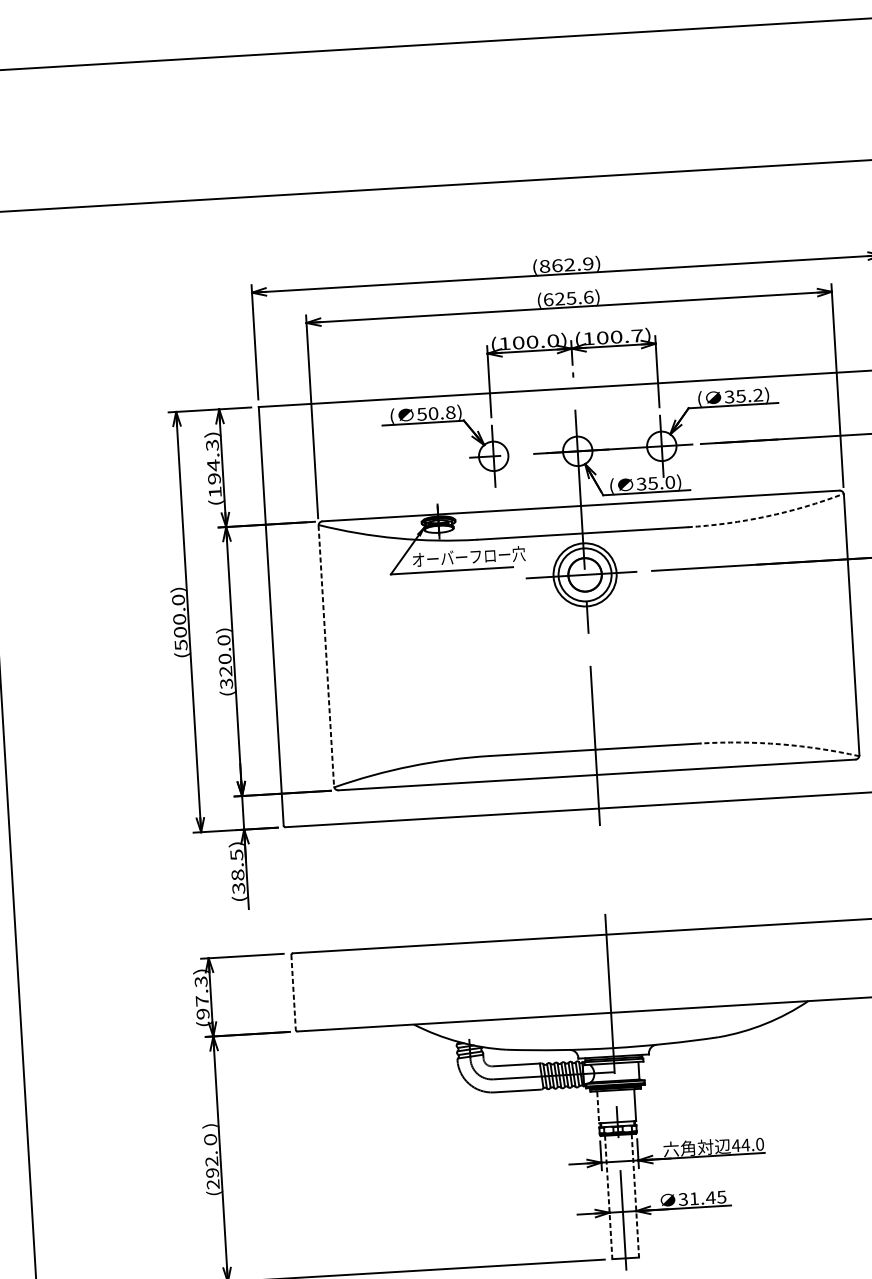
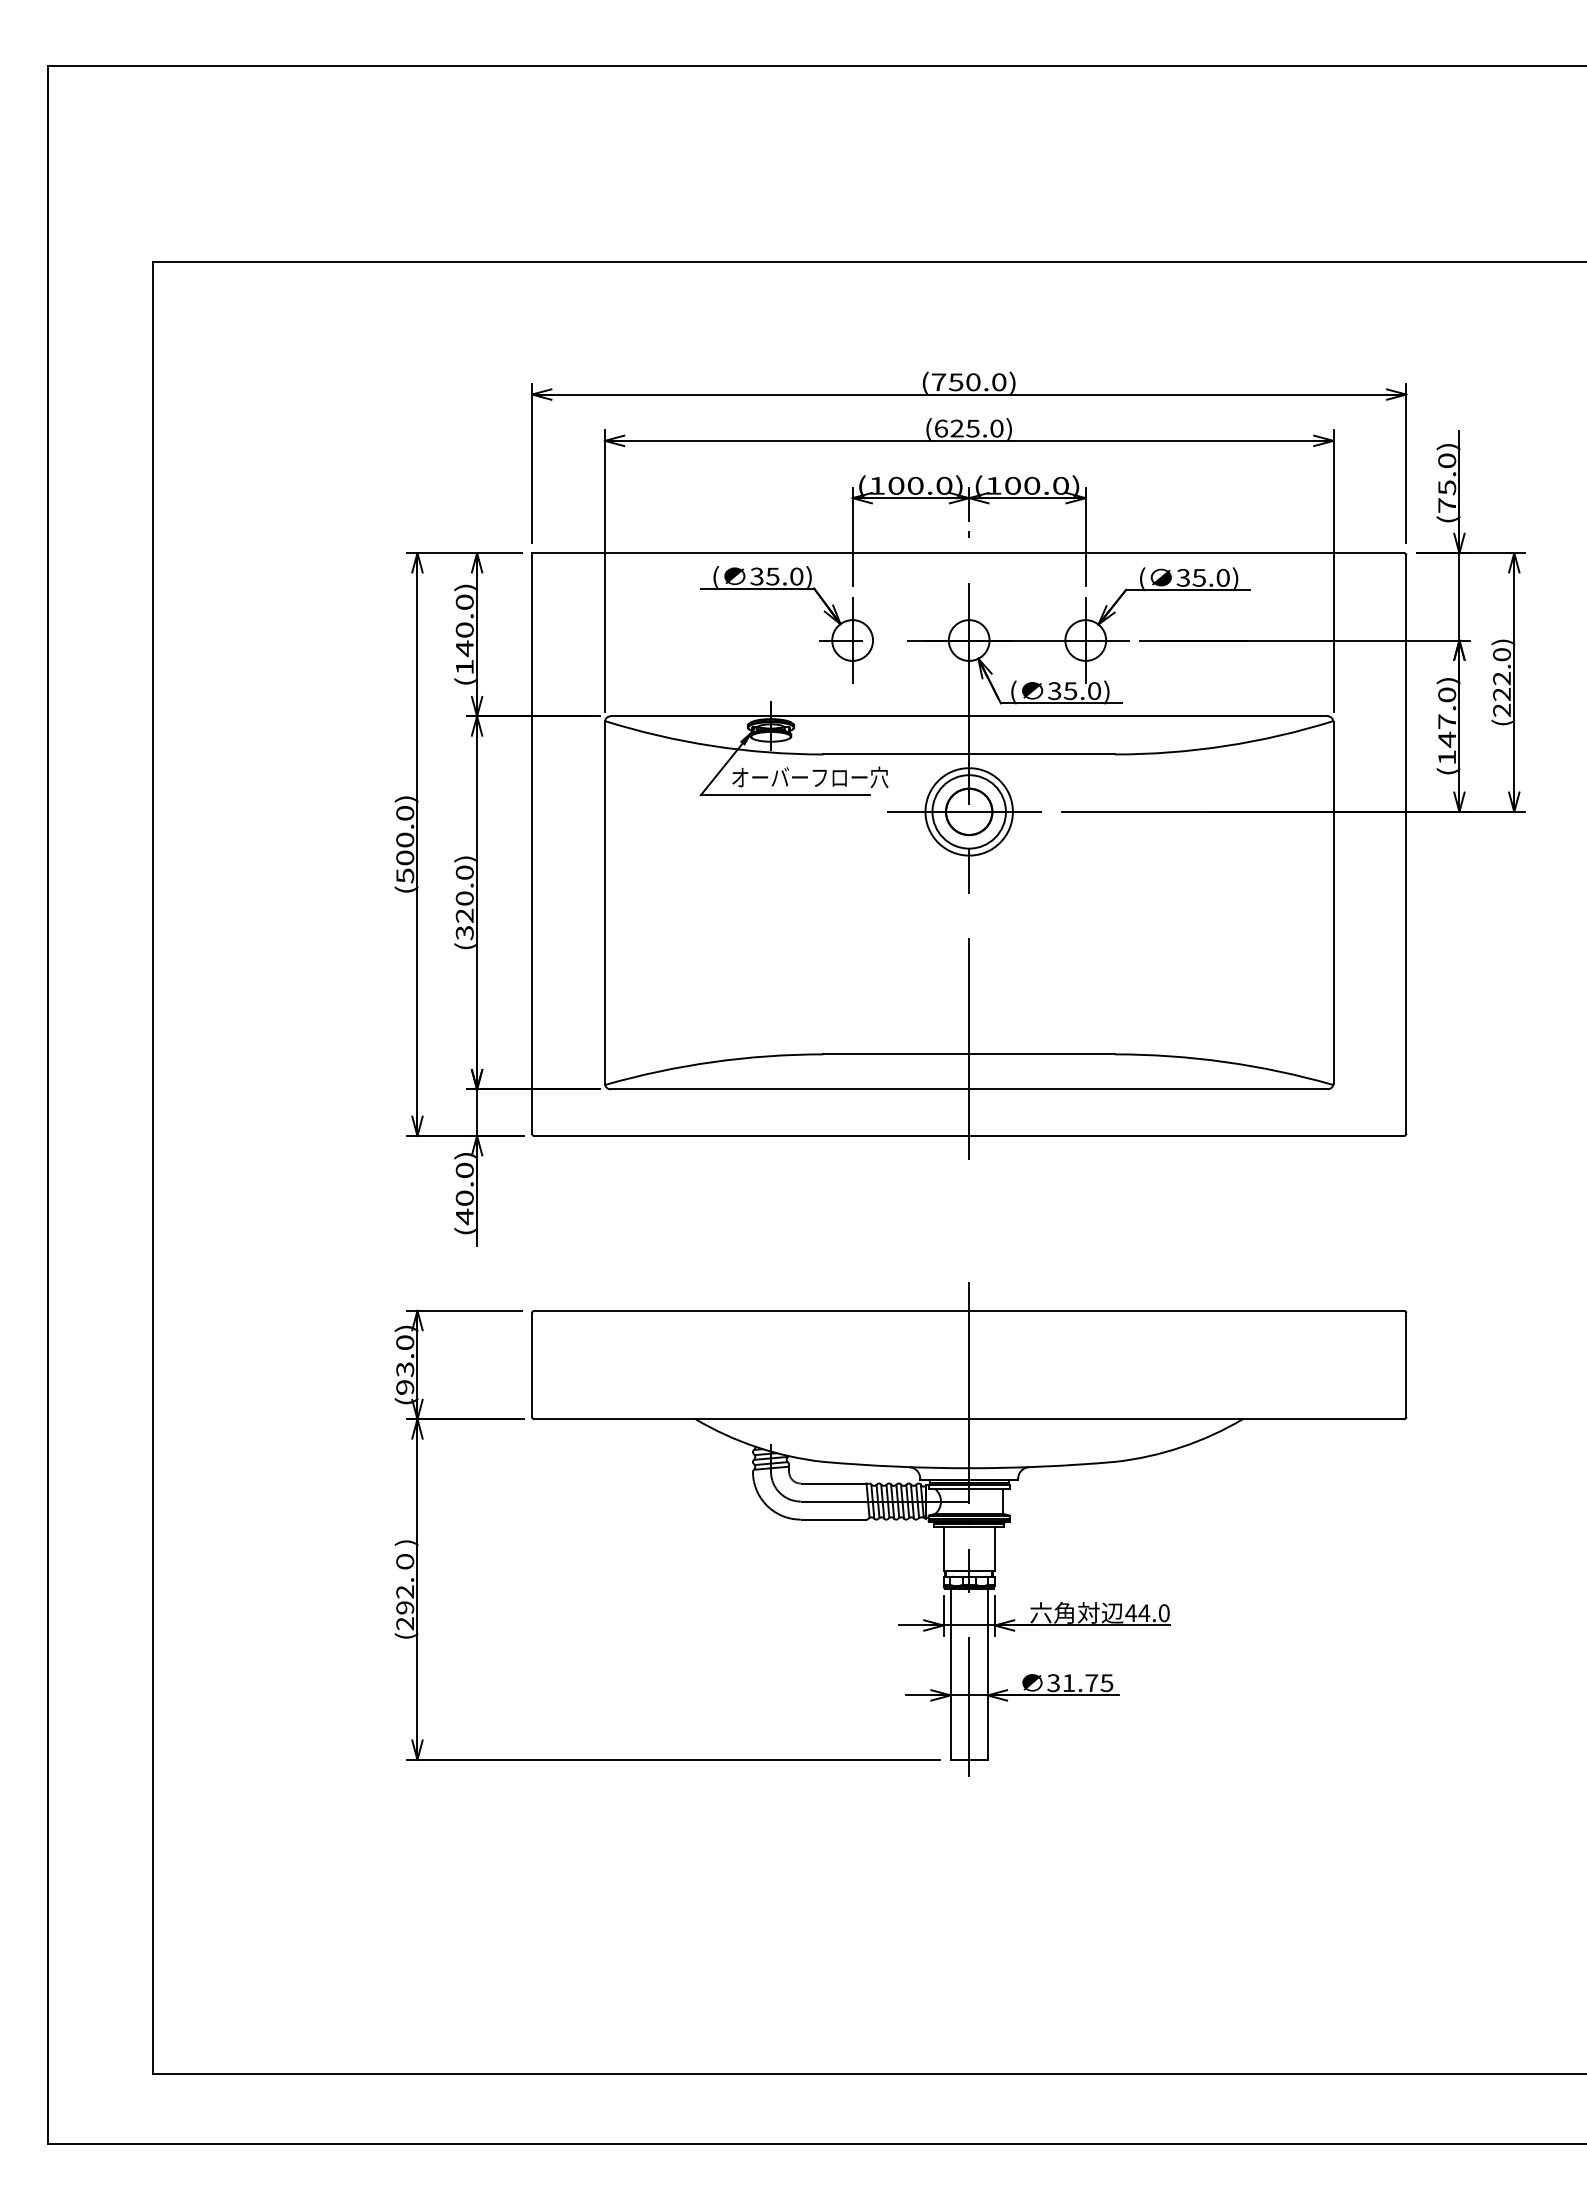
text: (566, 265) -> (969, 382), (862.9) -> (750.0)
text: (588, 297) -> (996, 428), (625.6) -> (625.0)
text: (636, 335) -> (1060, 485), (100.7) -> (100.0)
text: (757, 395) -> (1222, 577), 35.2) -> 35.0)
text: (436, 413) -> (777, 576), 50.8) -> 35.0)
text: (213, 462) -> (464, 625), (194.3) -> (140.0)
arc: (767, 516) -> (1225, 746), dashed -> solid
line: (326, 655) -> (604, 902), dashed -> solid
arc: (780, 744) -> (1225, 1062), dashed -> solid
text: (237, 871) -> (464, 1193), (38.5) -> (40.0)
text: (201, 991) -> (405, 1356), (97.3) -> (93.0)
line: (293, 992) -> (532, 1365), dashed -> solid
line: (598, 1107) -> (943, 1549), dashed -> solid
line: (635, 1196) -> (987, 1674), dashed -> solid
line: (608, 1197) -> (950, 1674), dashed -> solid
text: (710, 1197) -> (1091, 1682), 31.45 -> 31.75

